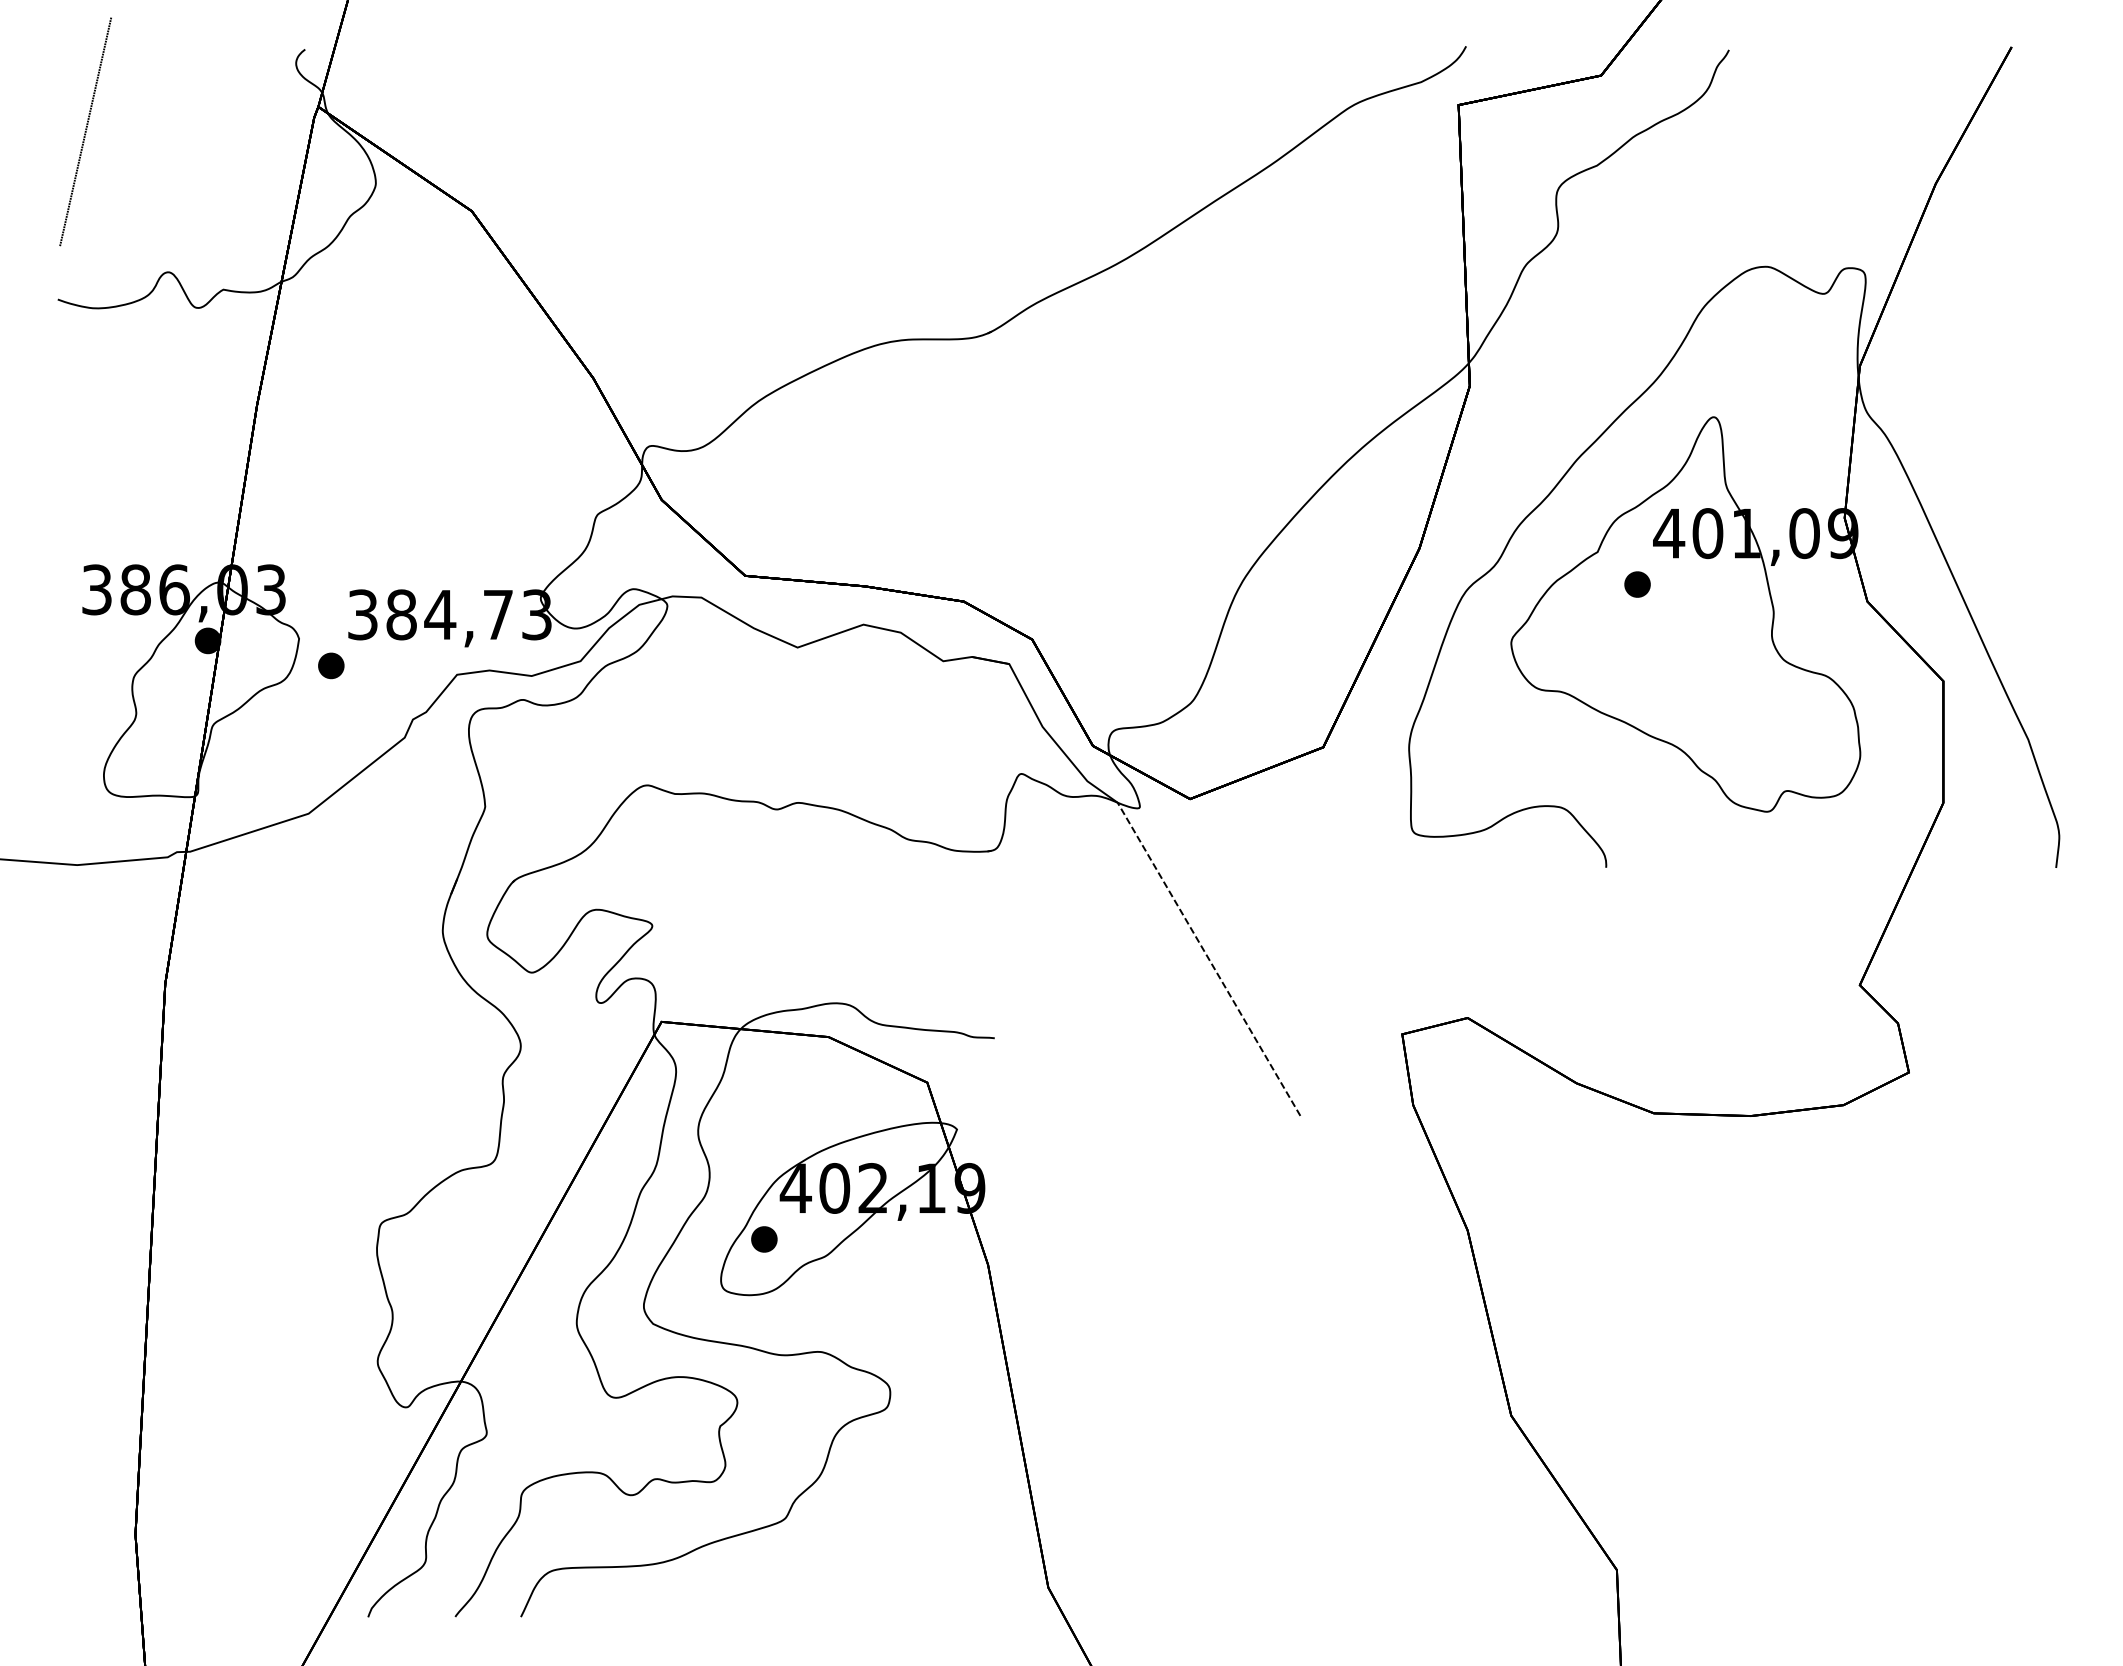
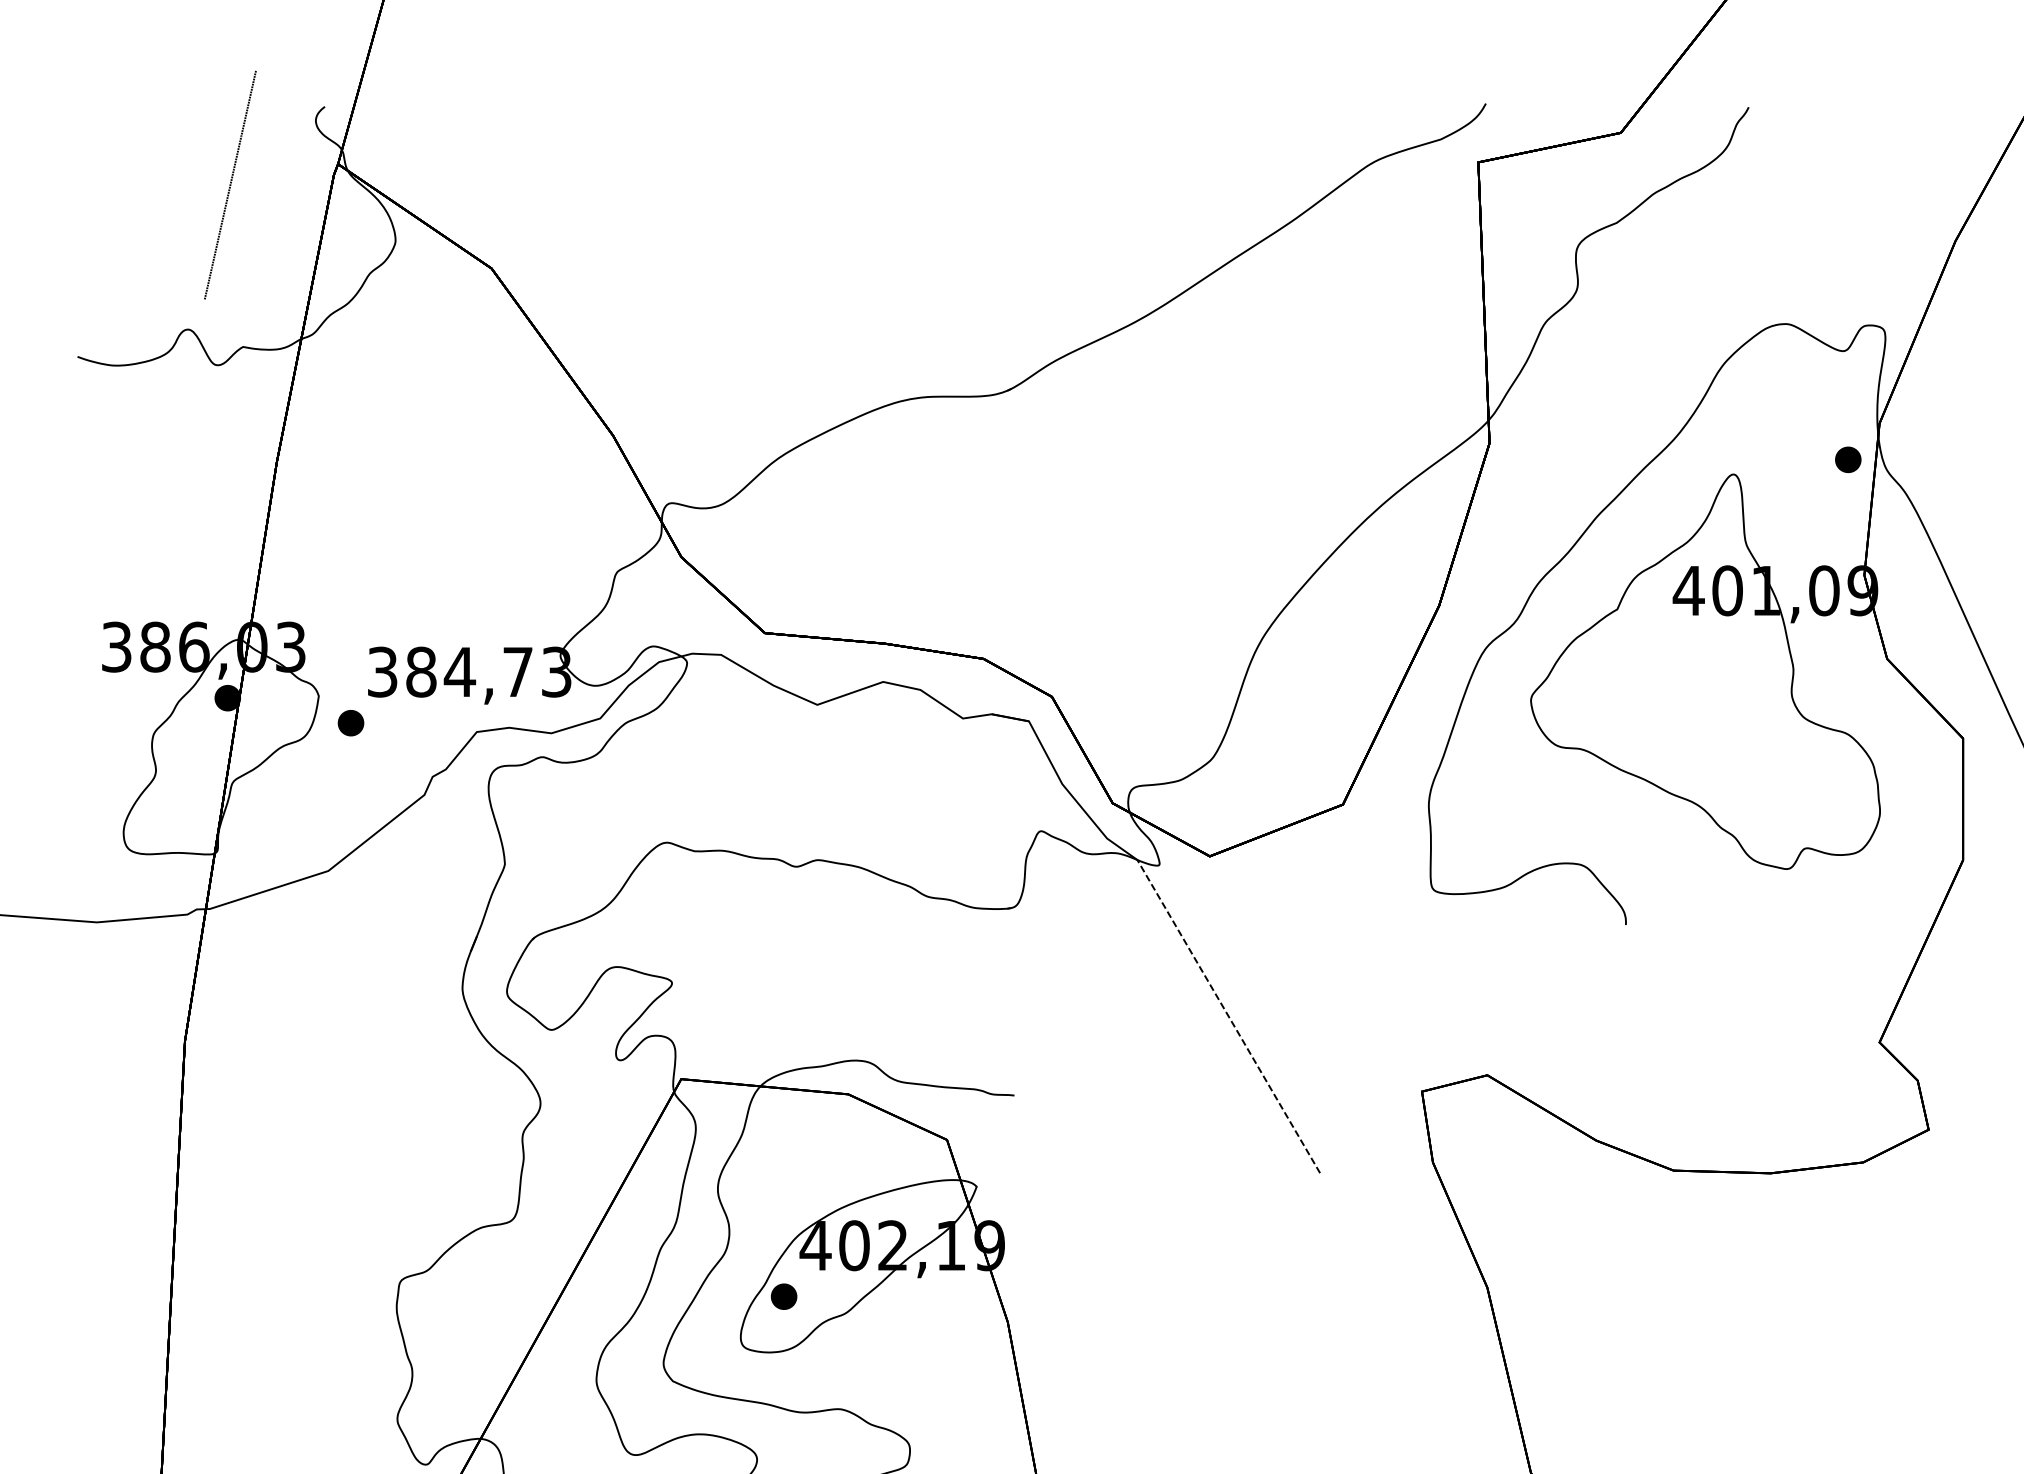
line: (85, 131) -> (230, 184), moved
part: (1637, 584) -> (1848, 459), moved

